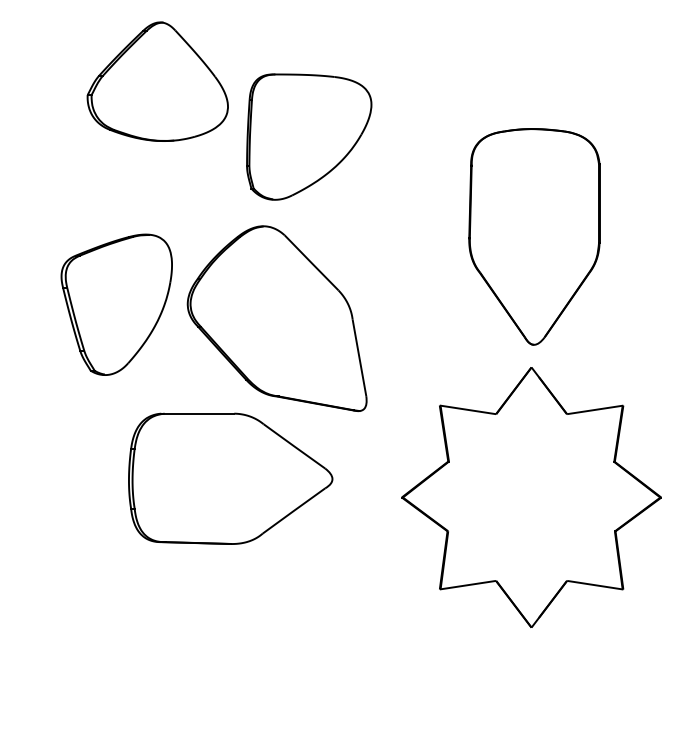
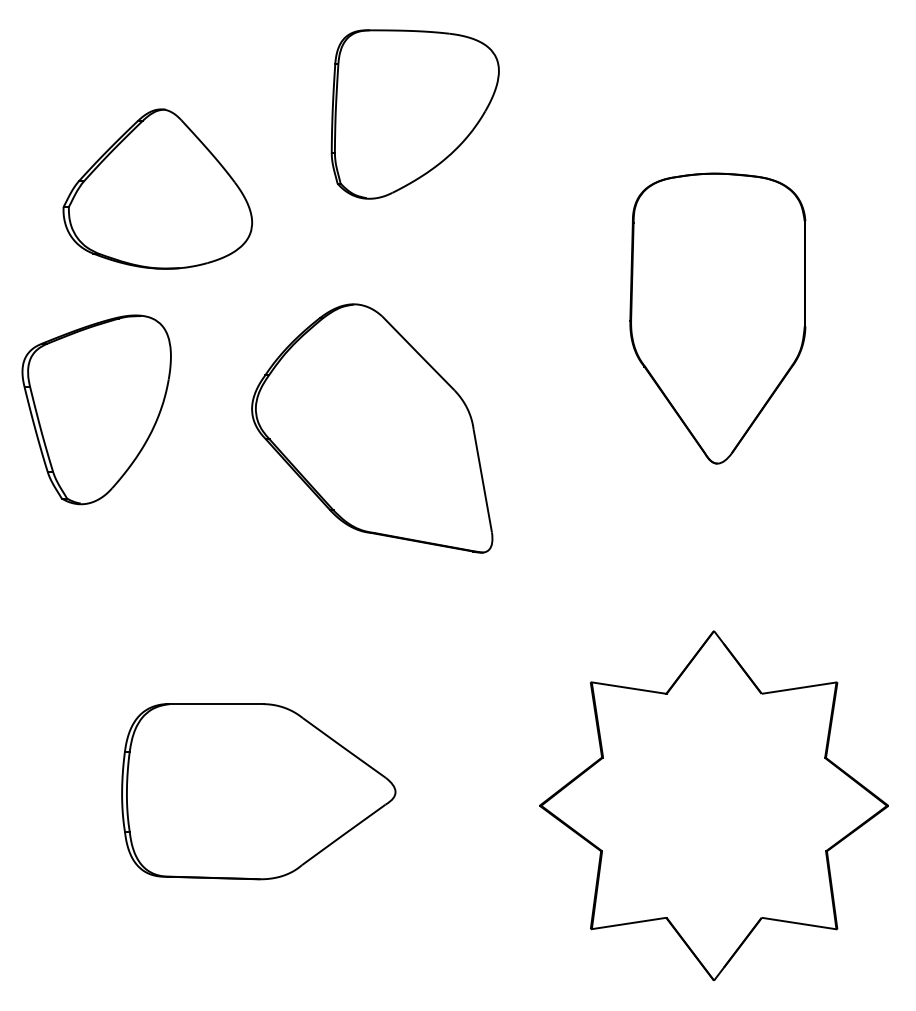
part: (157, 81) -> (157, 188), moved
part: (308, 137) -> (414, 114), moved
part: (116, 304) -> (96, 409), moved
part: (230, 478) -> (258, 791), moved
part: (531, 497) -> (713, 805), moved

